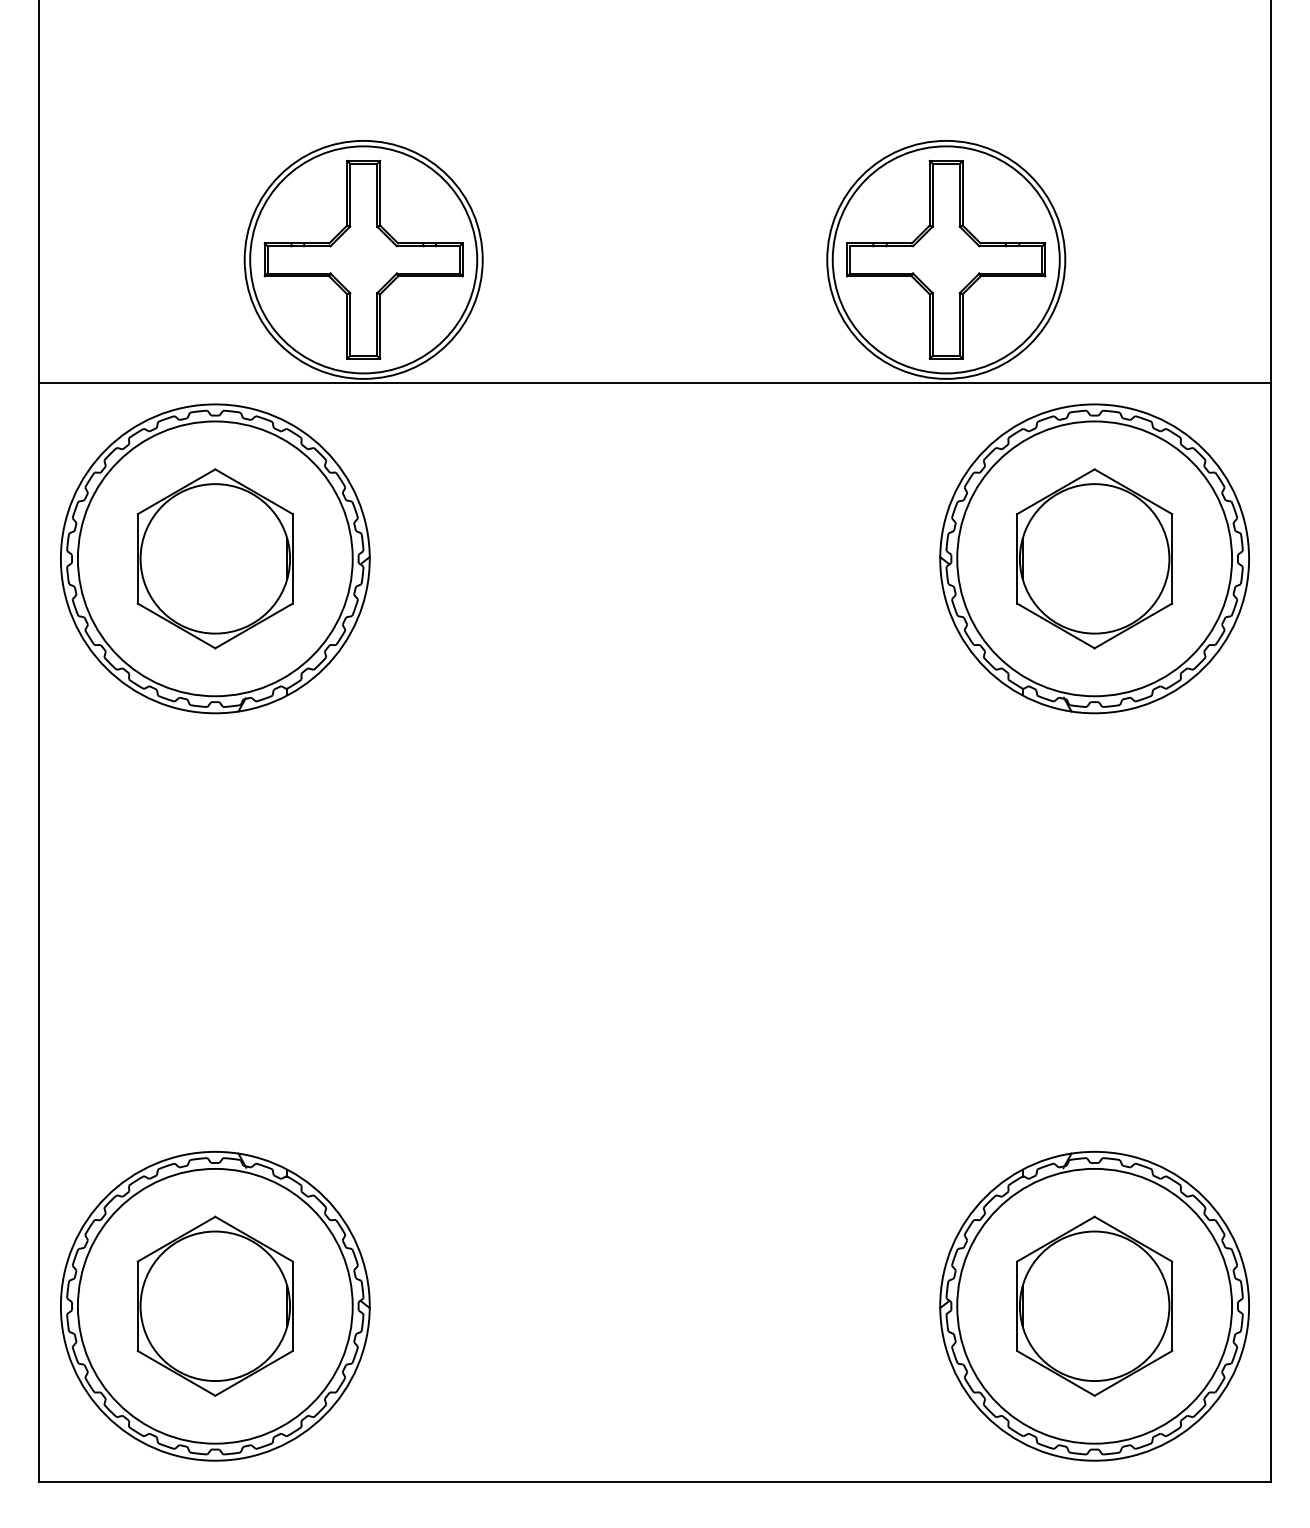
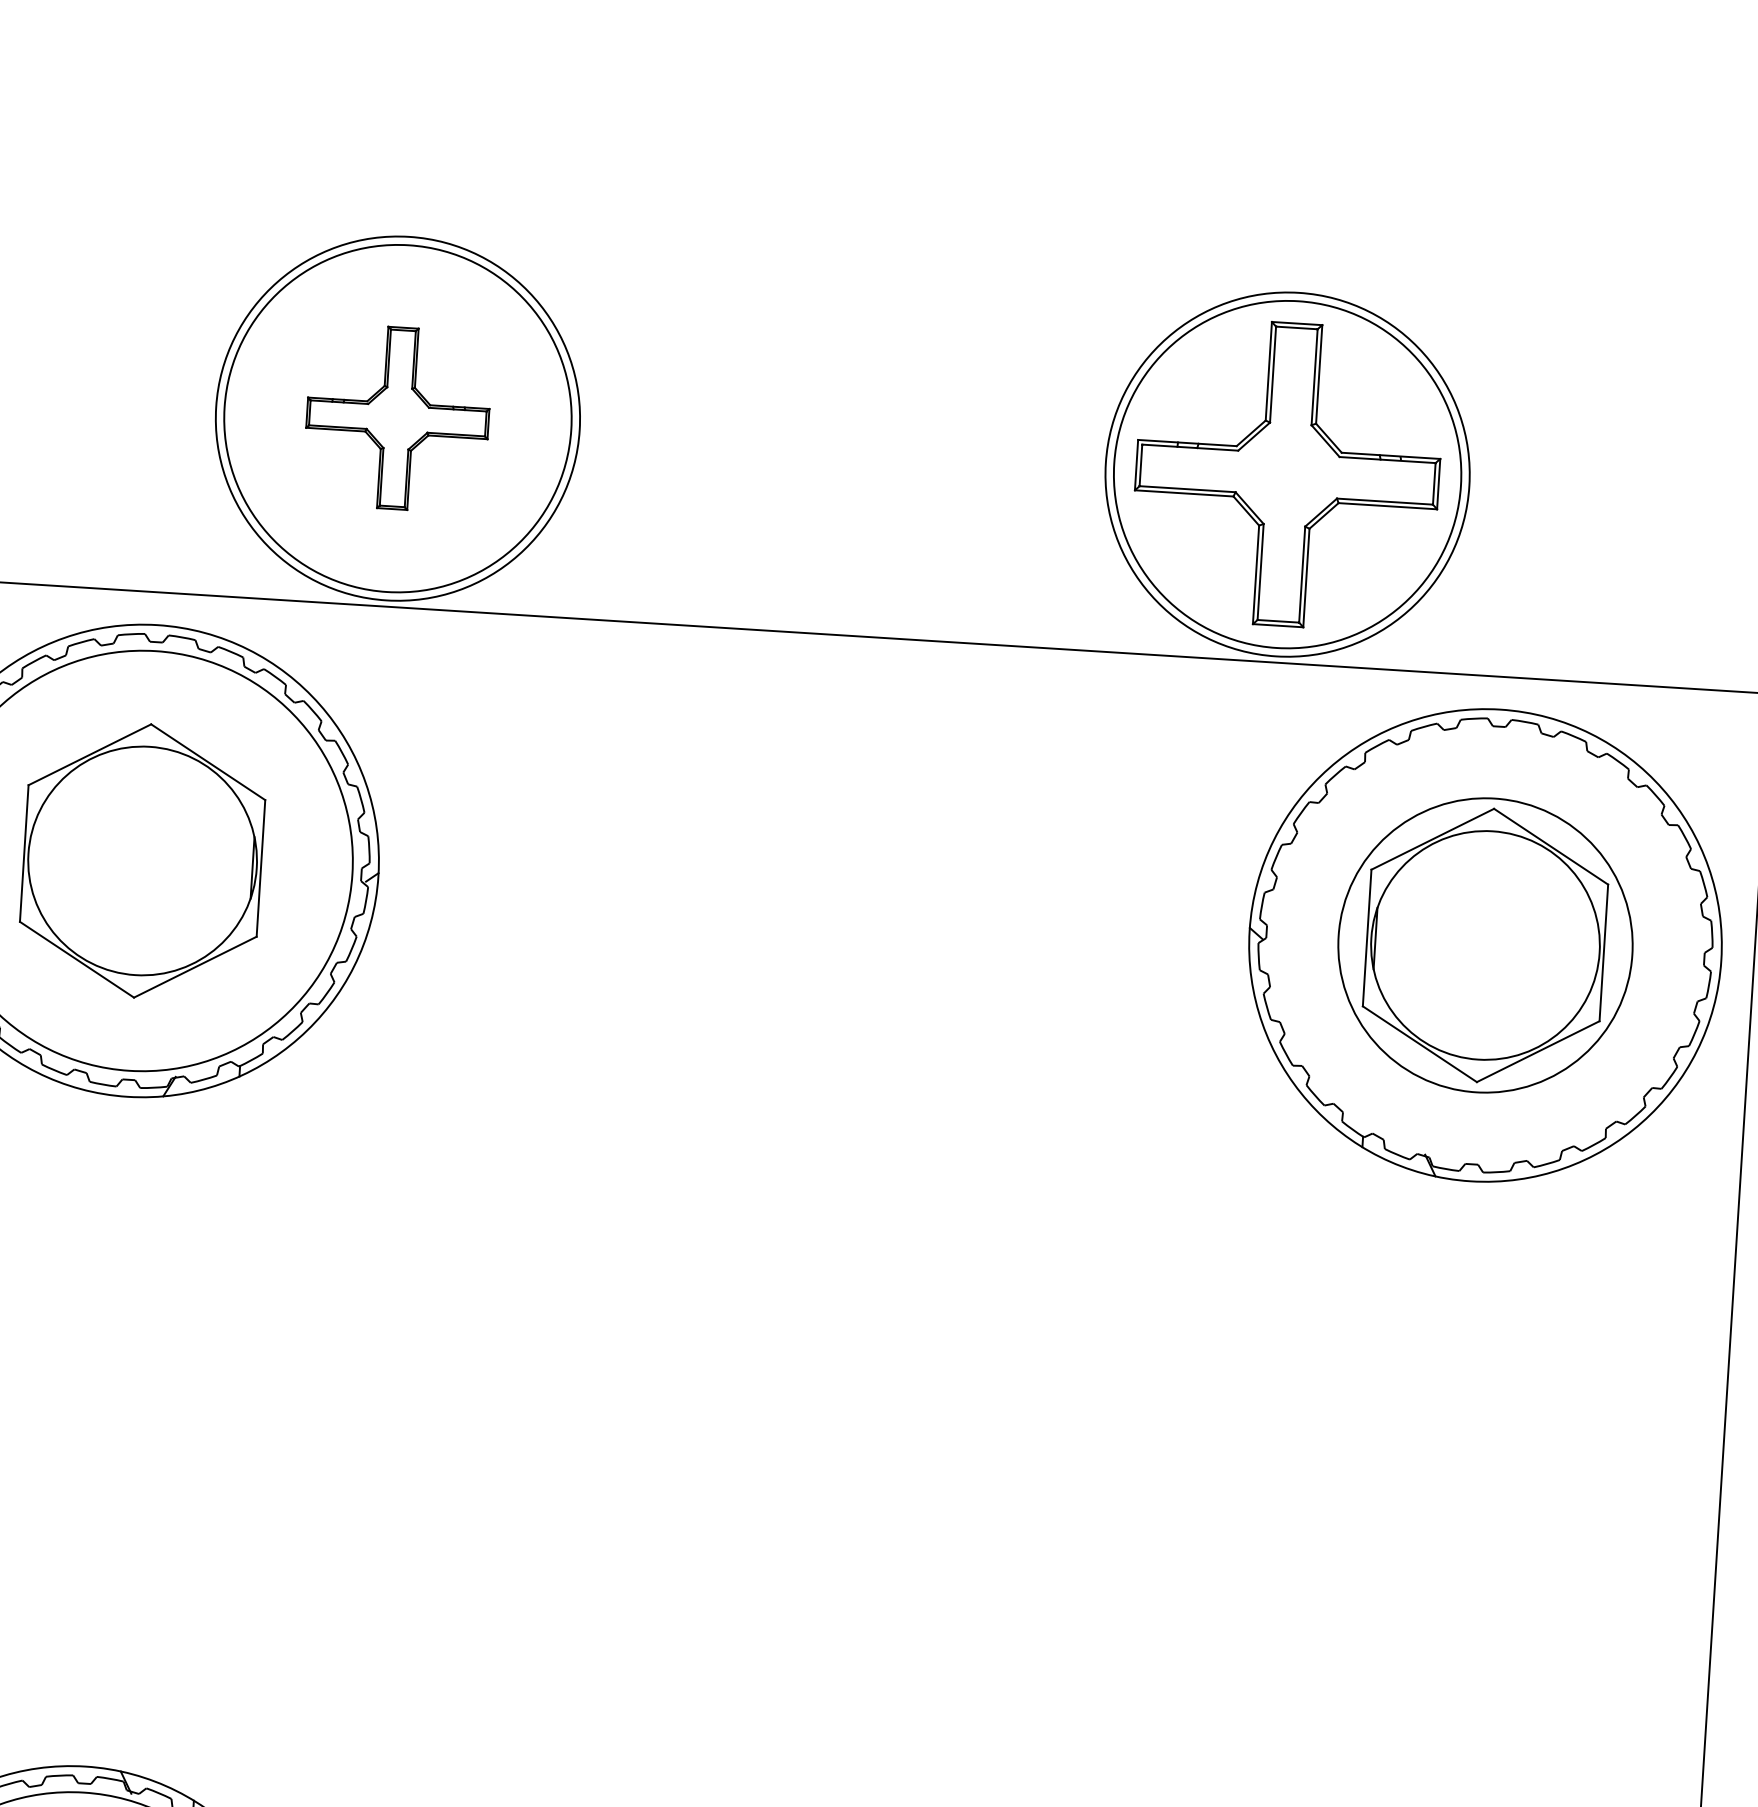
part: (363, 259) -> (397, 418), size x0.6
circle: (1094, 558) -> (1485, 944), size x0.7

